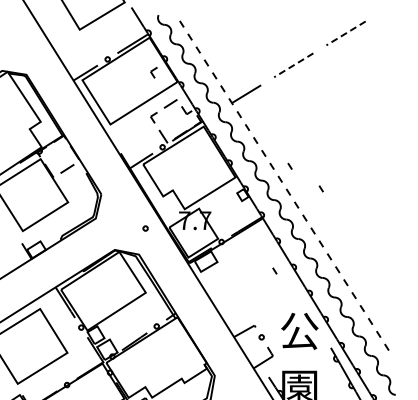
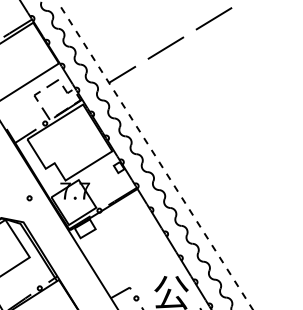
line: (346, 33) -> (214, 18), dashed -> solid
line: (293, 65) -> (165, 48), dashed -> solid
part: (153, 72) -> (36, 54), removed
line: (289, 165) -> (161, 140), removed
line: (320, 188) -> (190, 161), removed
line: (274, 270) -> (148, 236), removed

